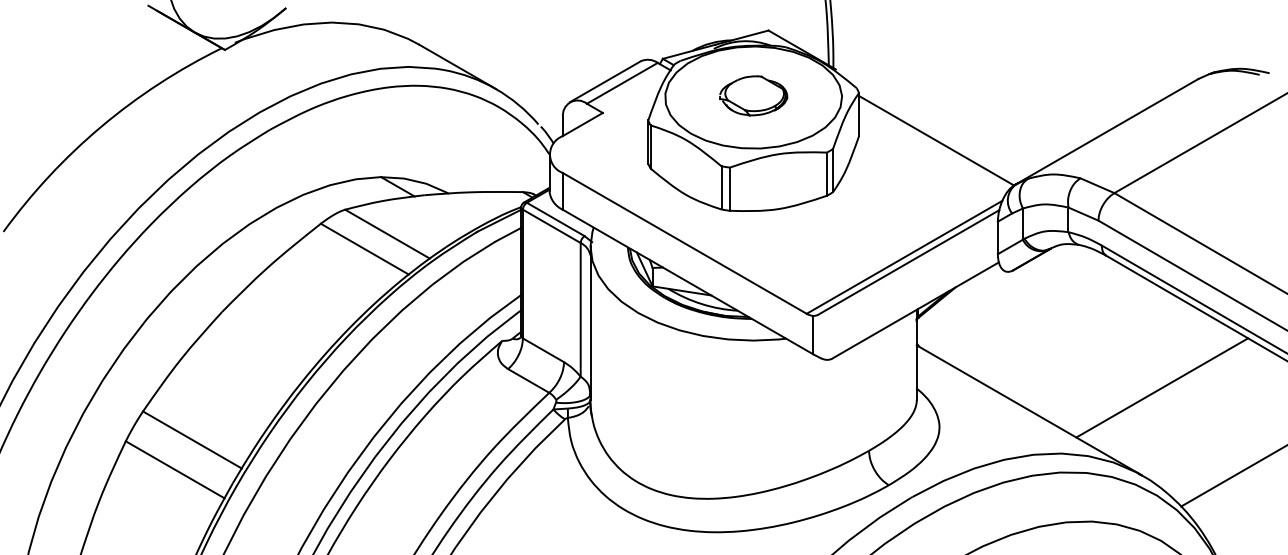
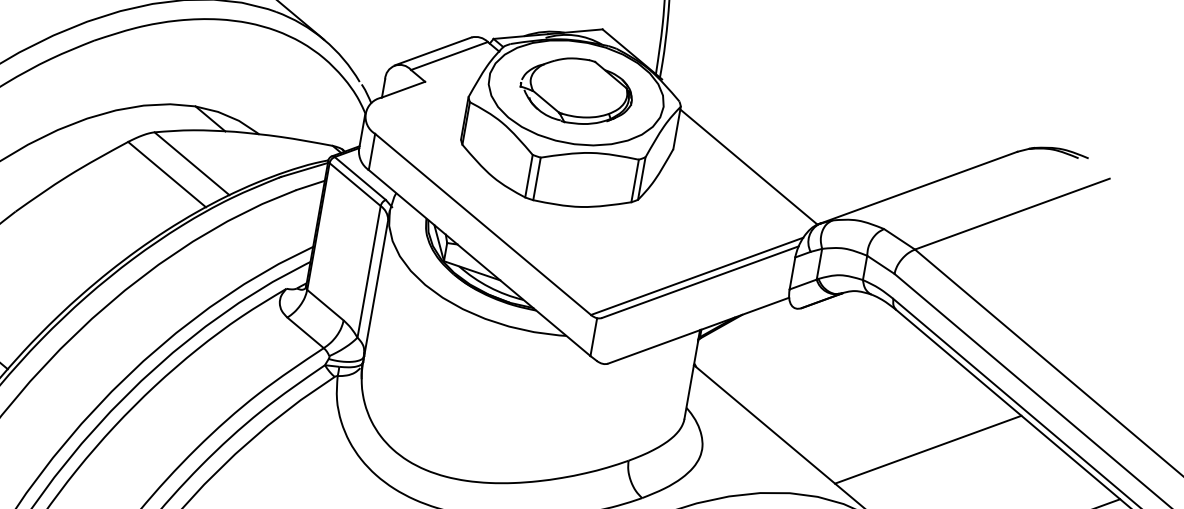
part: (753, 95) -> (576, 90), size x1.67

